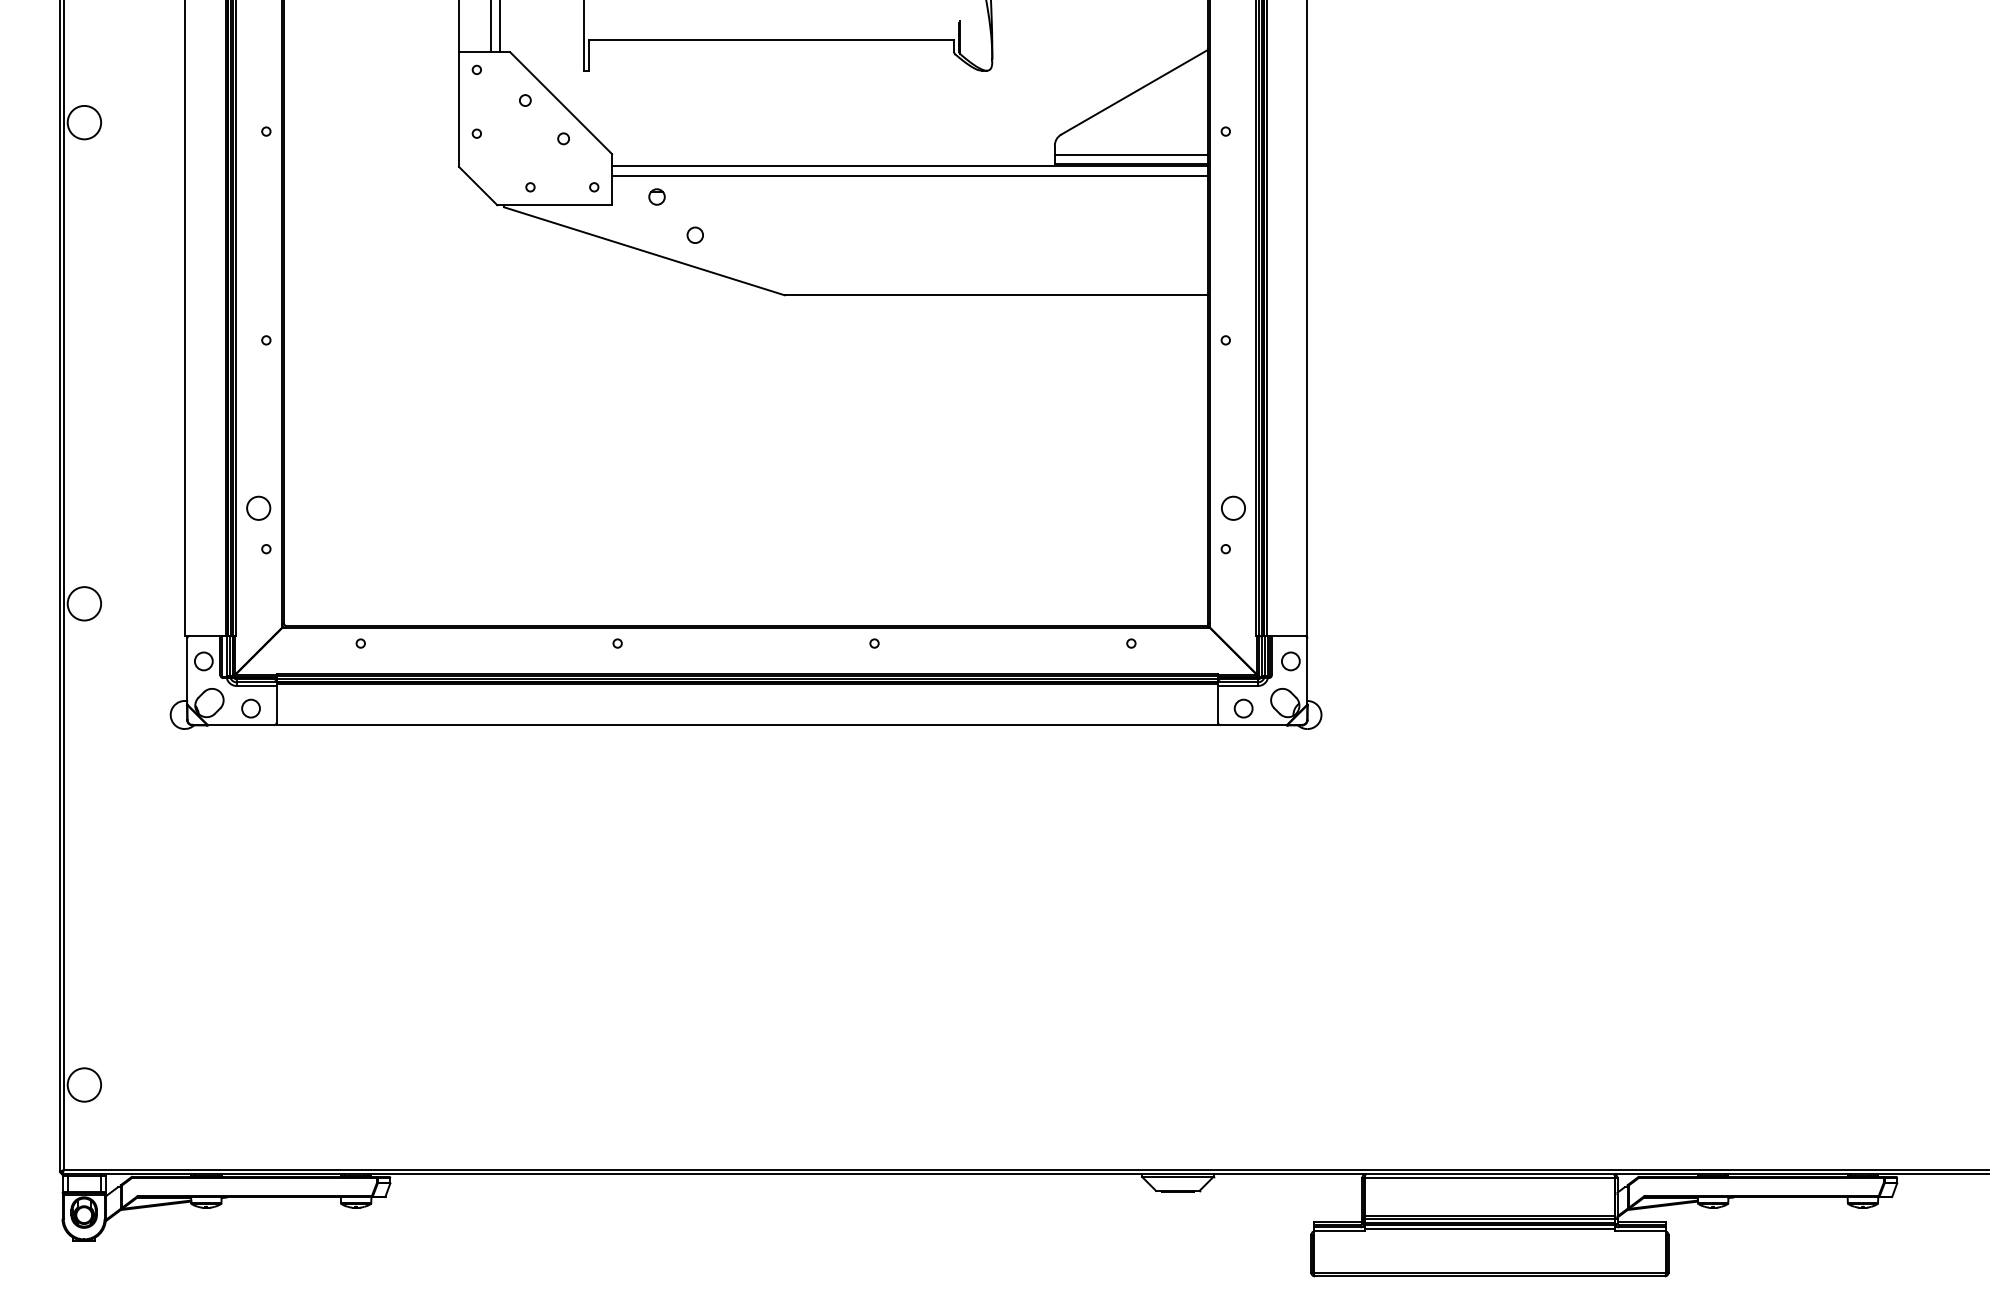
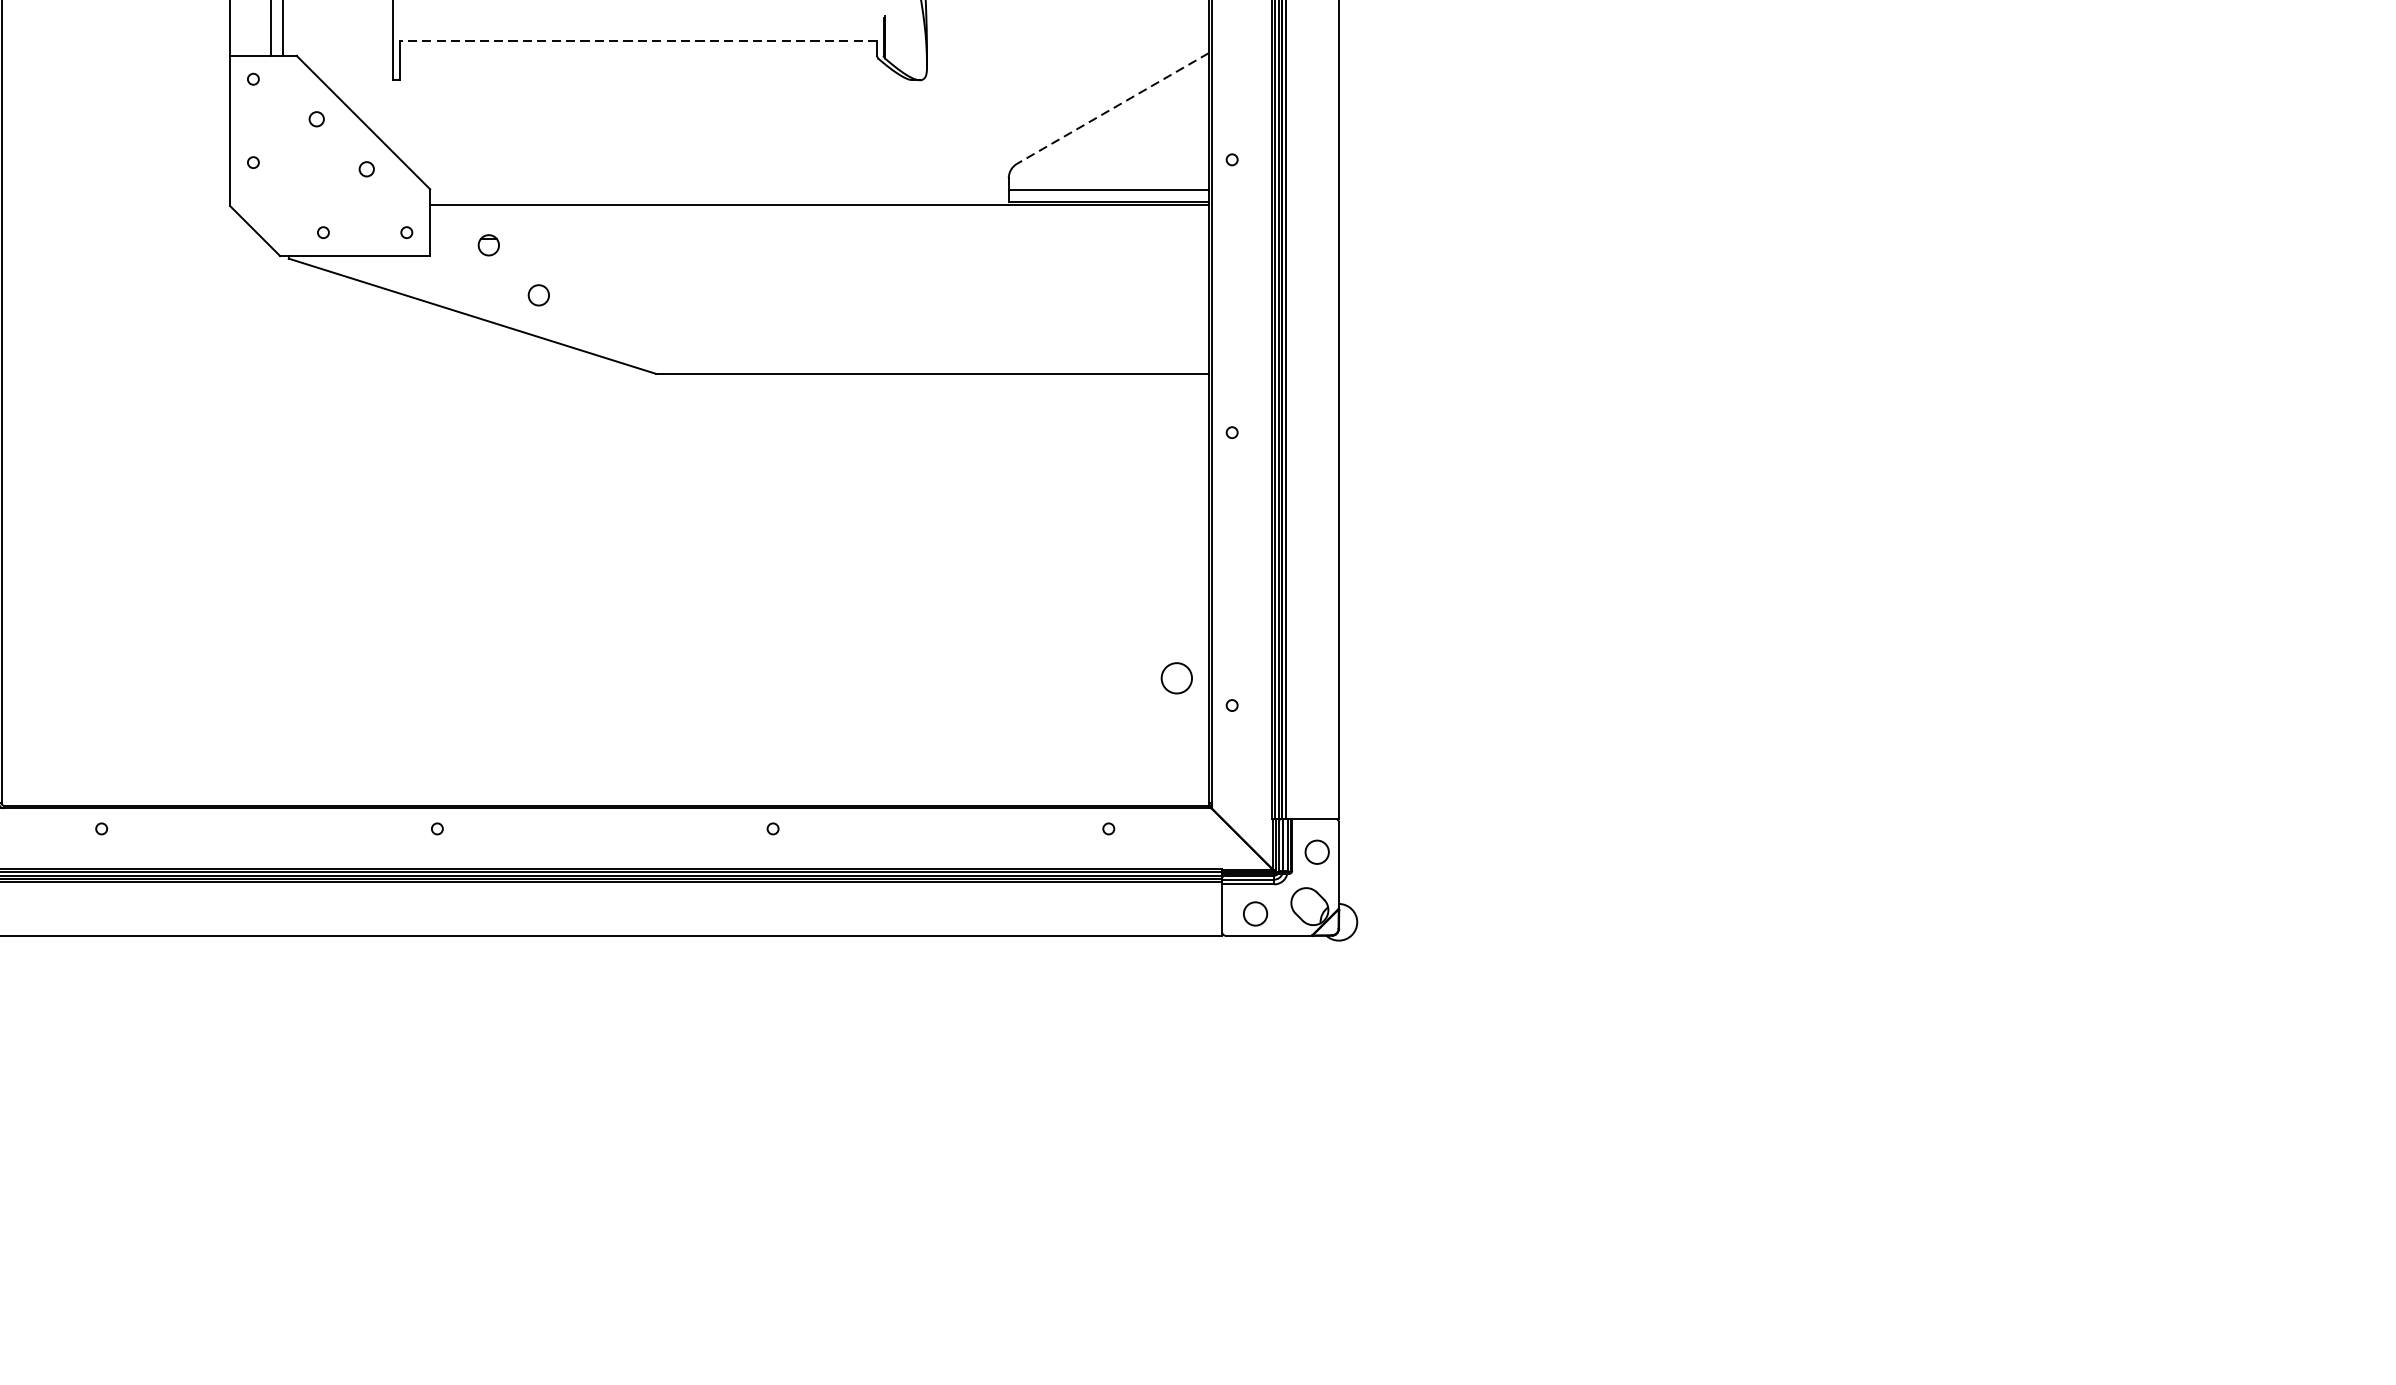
line: (771, 40) -> (638, 40), solid -> dashed
line: (1134, 92) -> (1112, 108), solid -> dashed
line: (909, 175) -> (818, 217), removed
circle: (1233, 507) -> (1176, 677), moved

